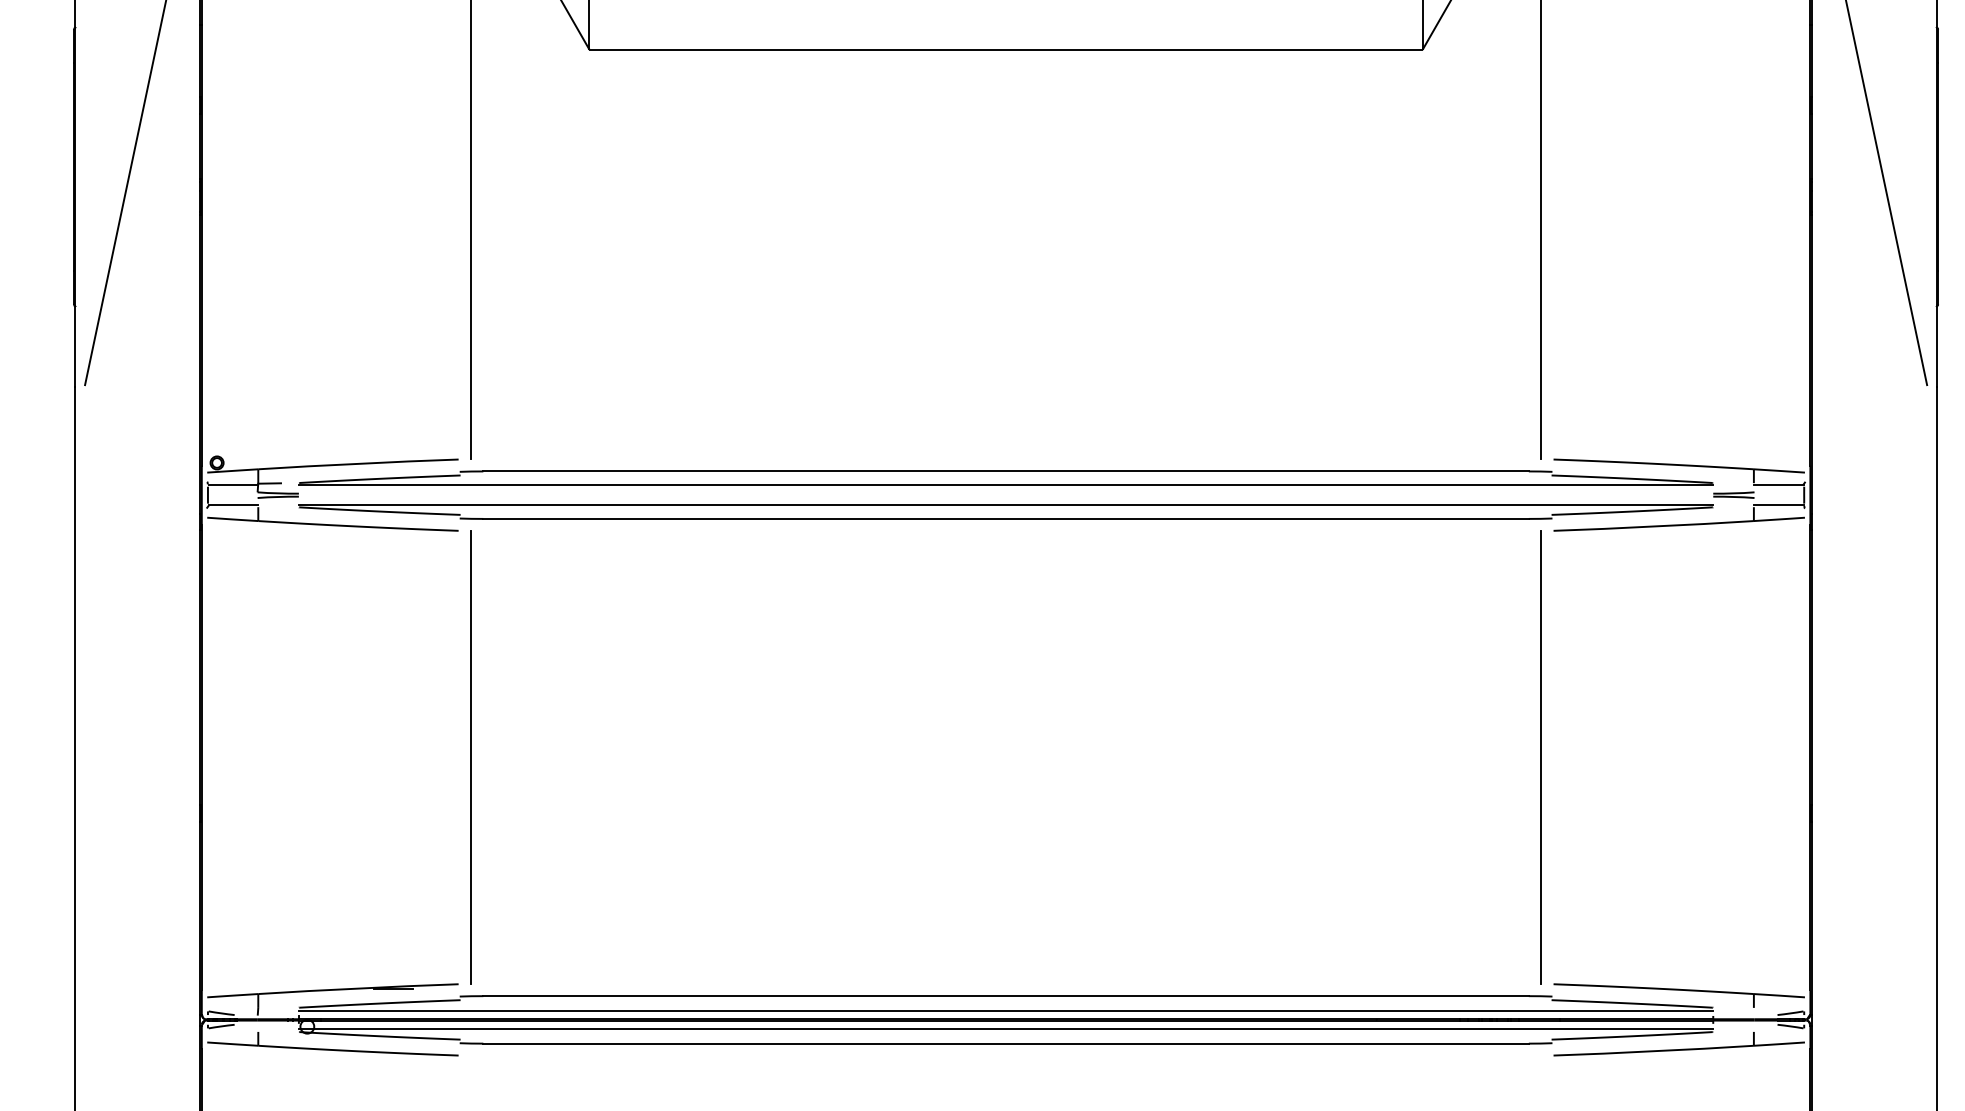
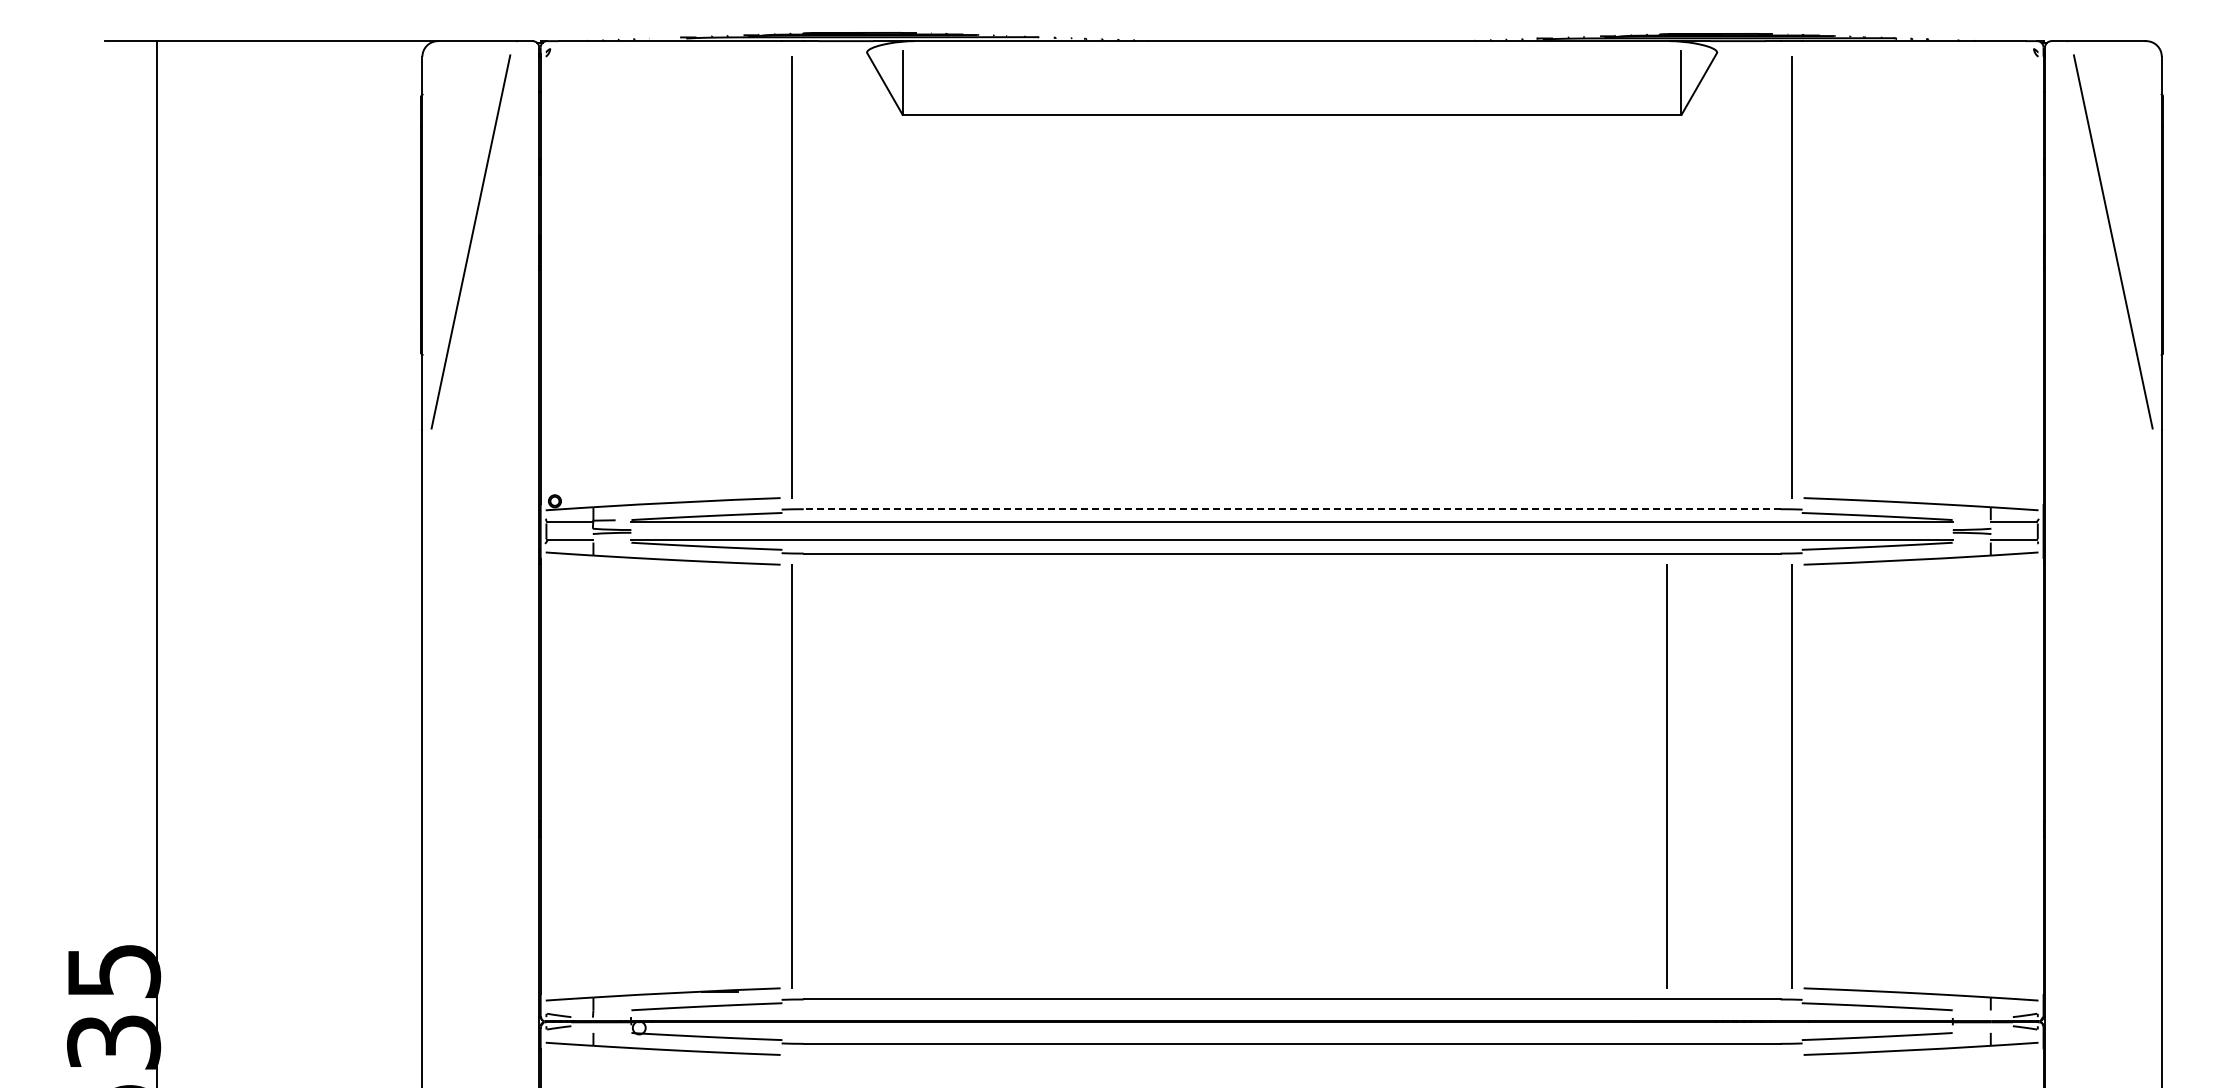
line: (1005, 471) -> (1291, 509), solid -> dashed
line: (1406, 757) -> (1666, 776), added
line: (1005, 1011) -> (1291, 1013), removed
line: (1005, 1028) -> (1291, 1029), removed

